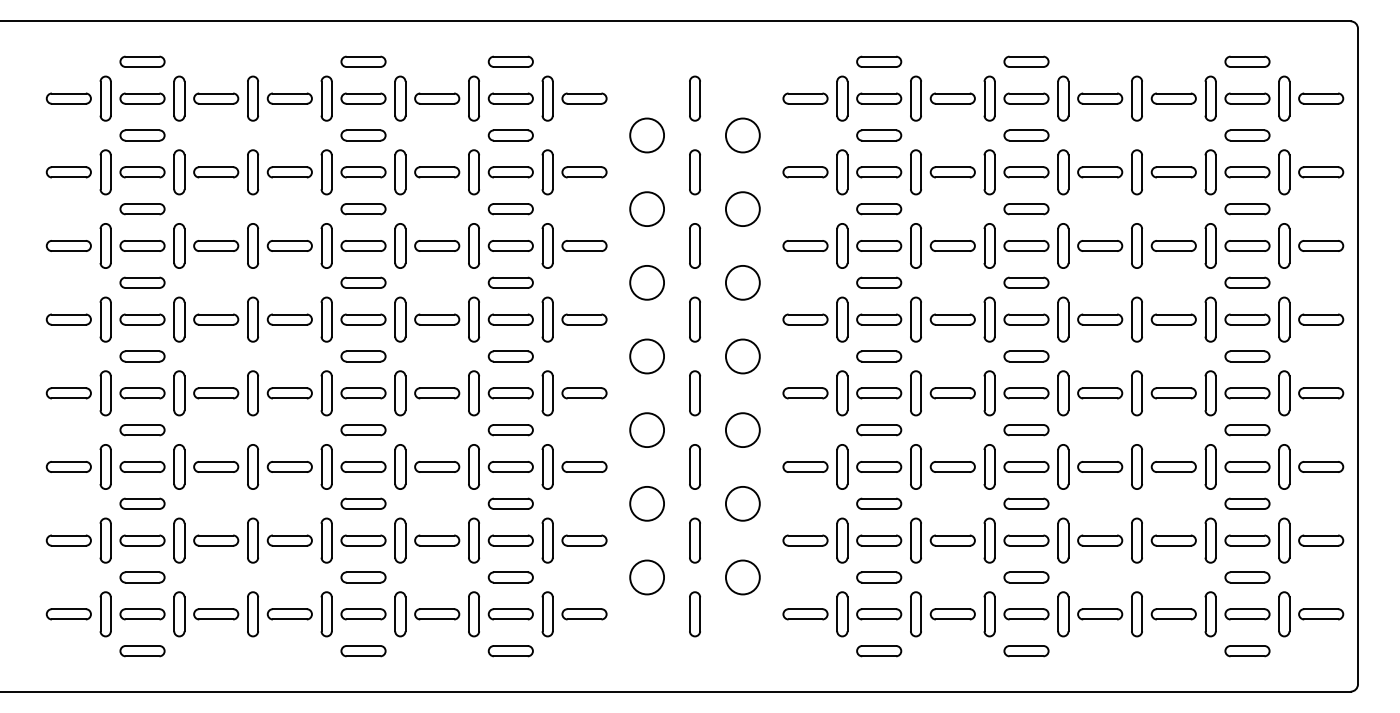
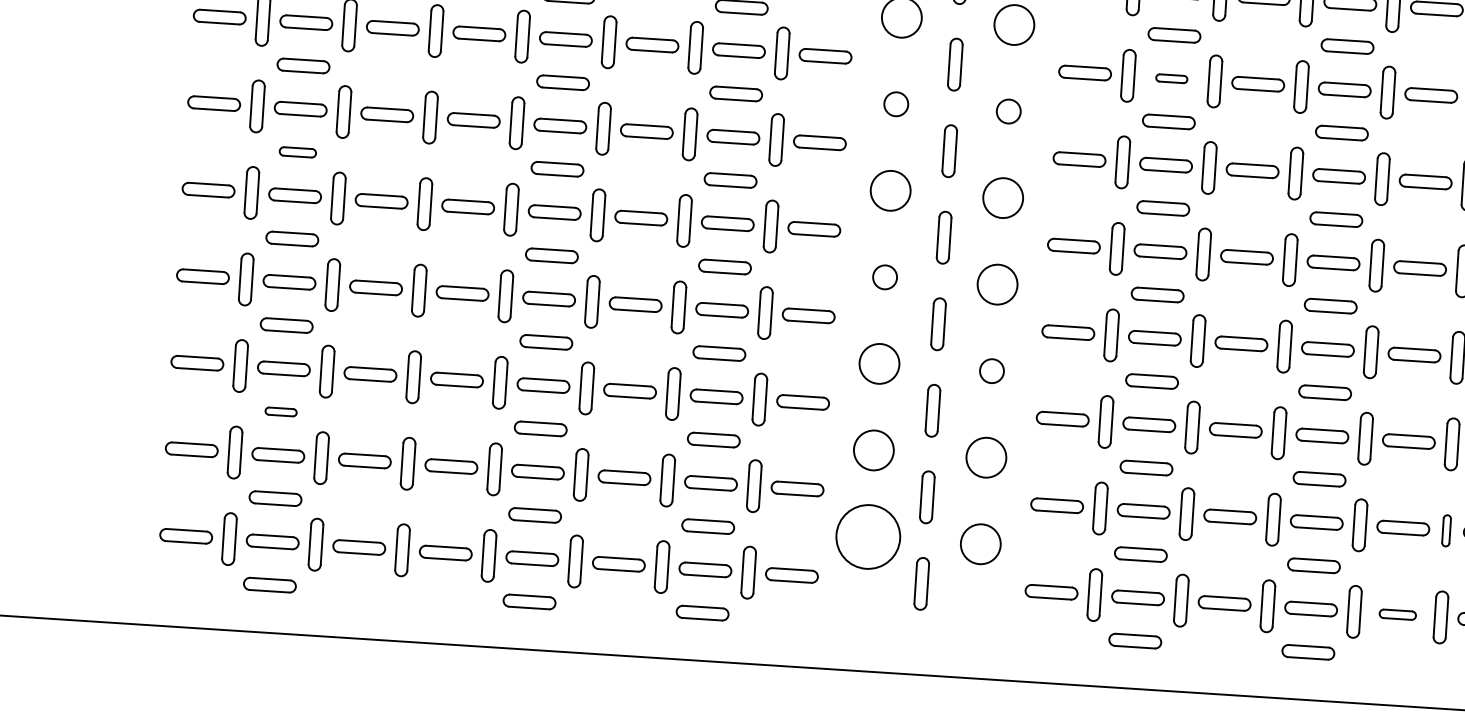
part: (879, 172) -> (1172, 78), size x0.6
circle: (647, 209) -> (896, 104), size x0.6
circle: (742, 209) -> (1008, 111), size x0.6
part: (142, 282) -> (297, 152), size x0.7
circle: (647, 356) -> (885, 277), size x0.6
circle: (742, 430) -> (991, 371), size x0.6
part: (142, 503) -> (281, 411), size x0.6
part: (1136, 540) -> (1445, 530), size x0.6
circle: (647, 577) -> (868, 537), size x1.6
part: (1100, 614) -> (1398, 614), size x0.7

